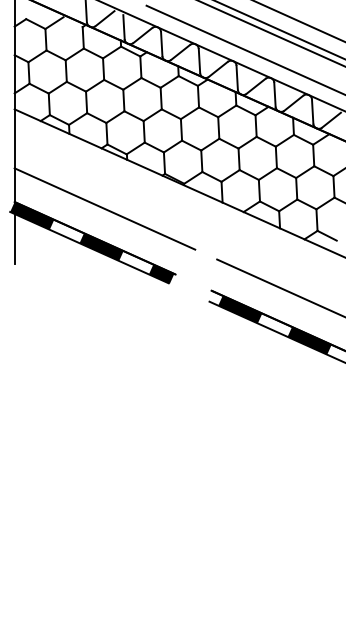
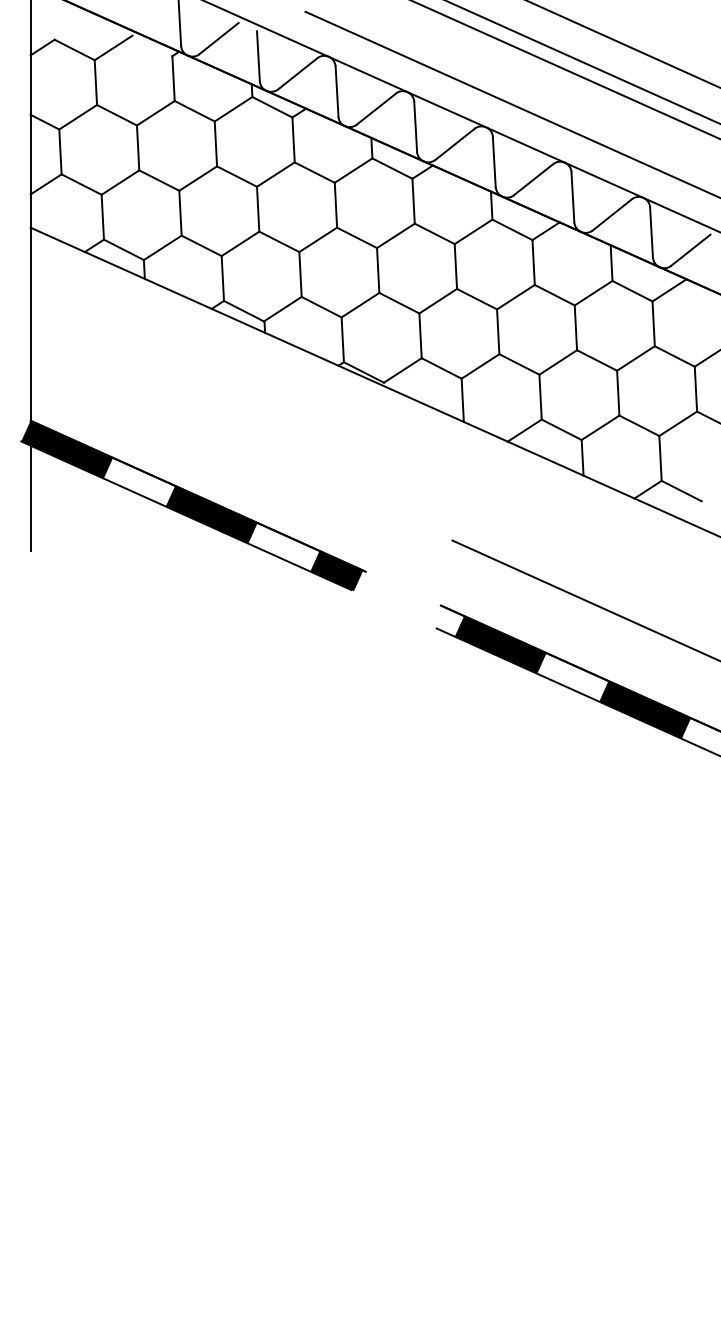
line: (104, 208) -> (217, 434), removed

